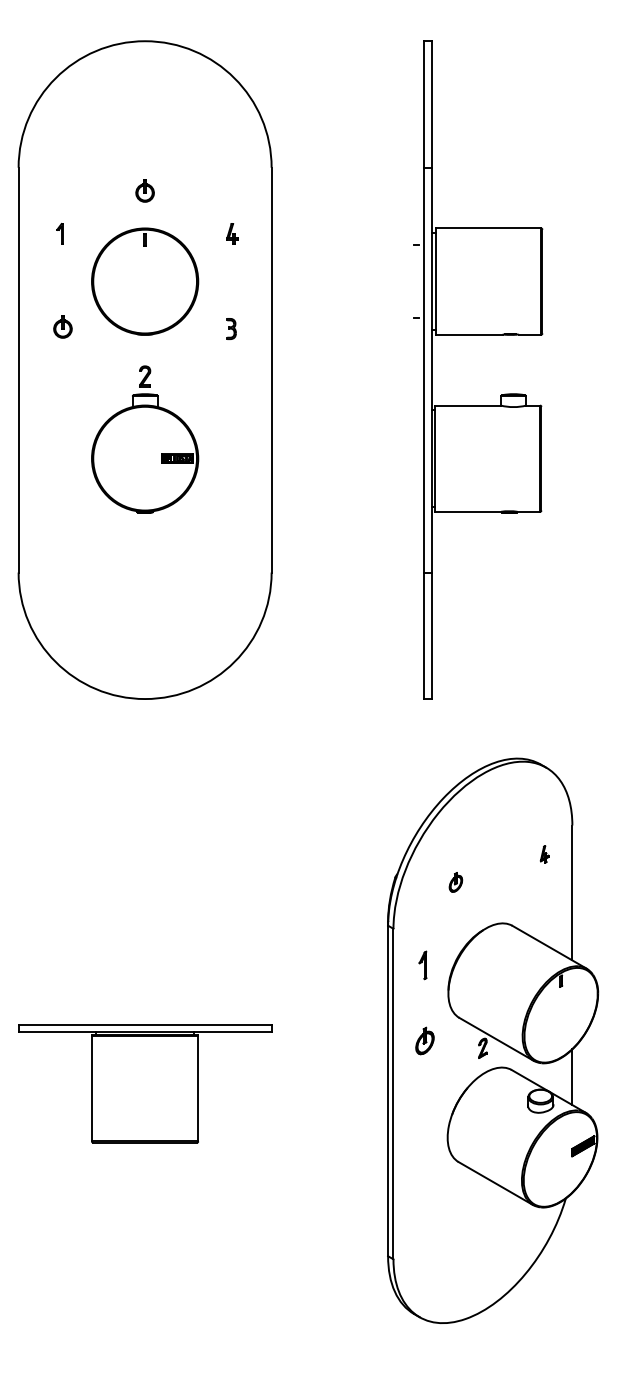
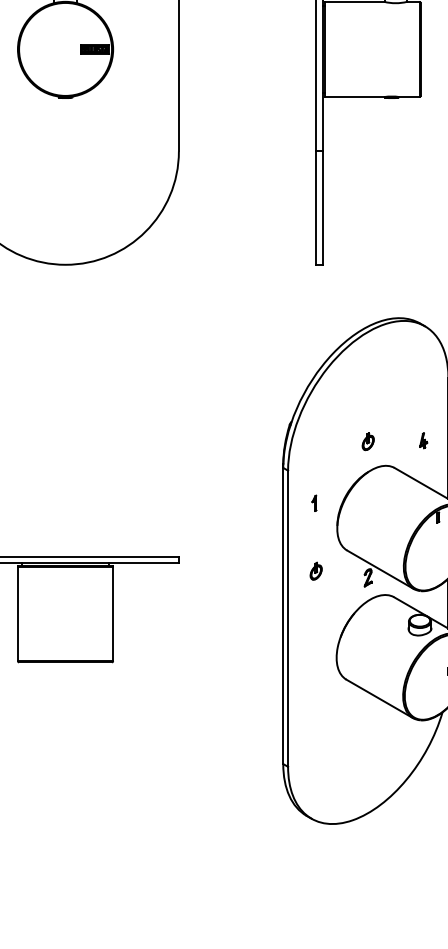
part: (544, 854) -> (423, 440), moved
part: (455, 882) -> (367, 441), moved
part: (422, 964) -> (314, 502), size x0.62
part: (424, 1040) -> (315, 570), size x0.71

